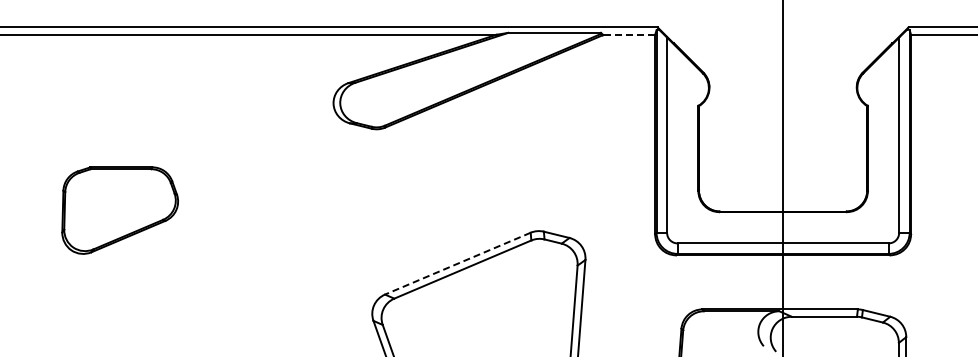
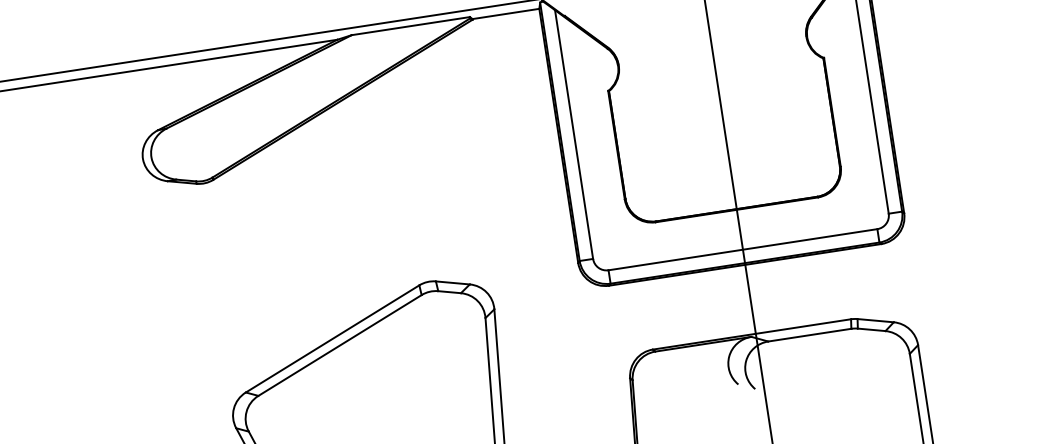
line: (628, 34) -> (505, 13), dashed -> solid
line: (457, 263) -> (332, 338), dashed -> solid

